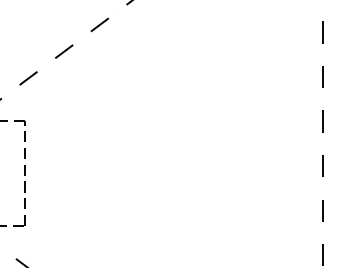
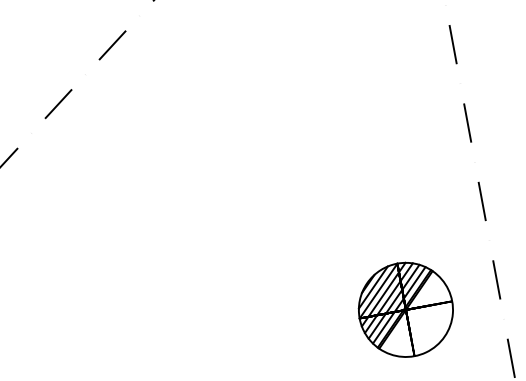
part: (269, 173) -> (405, 310), added

